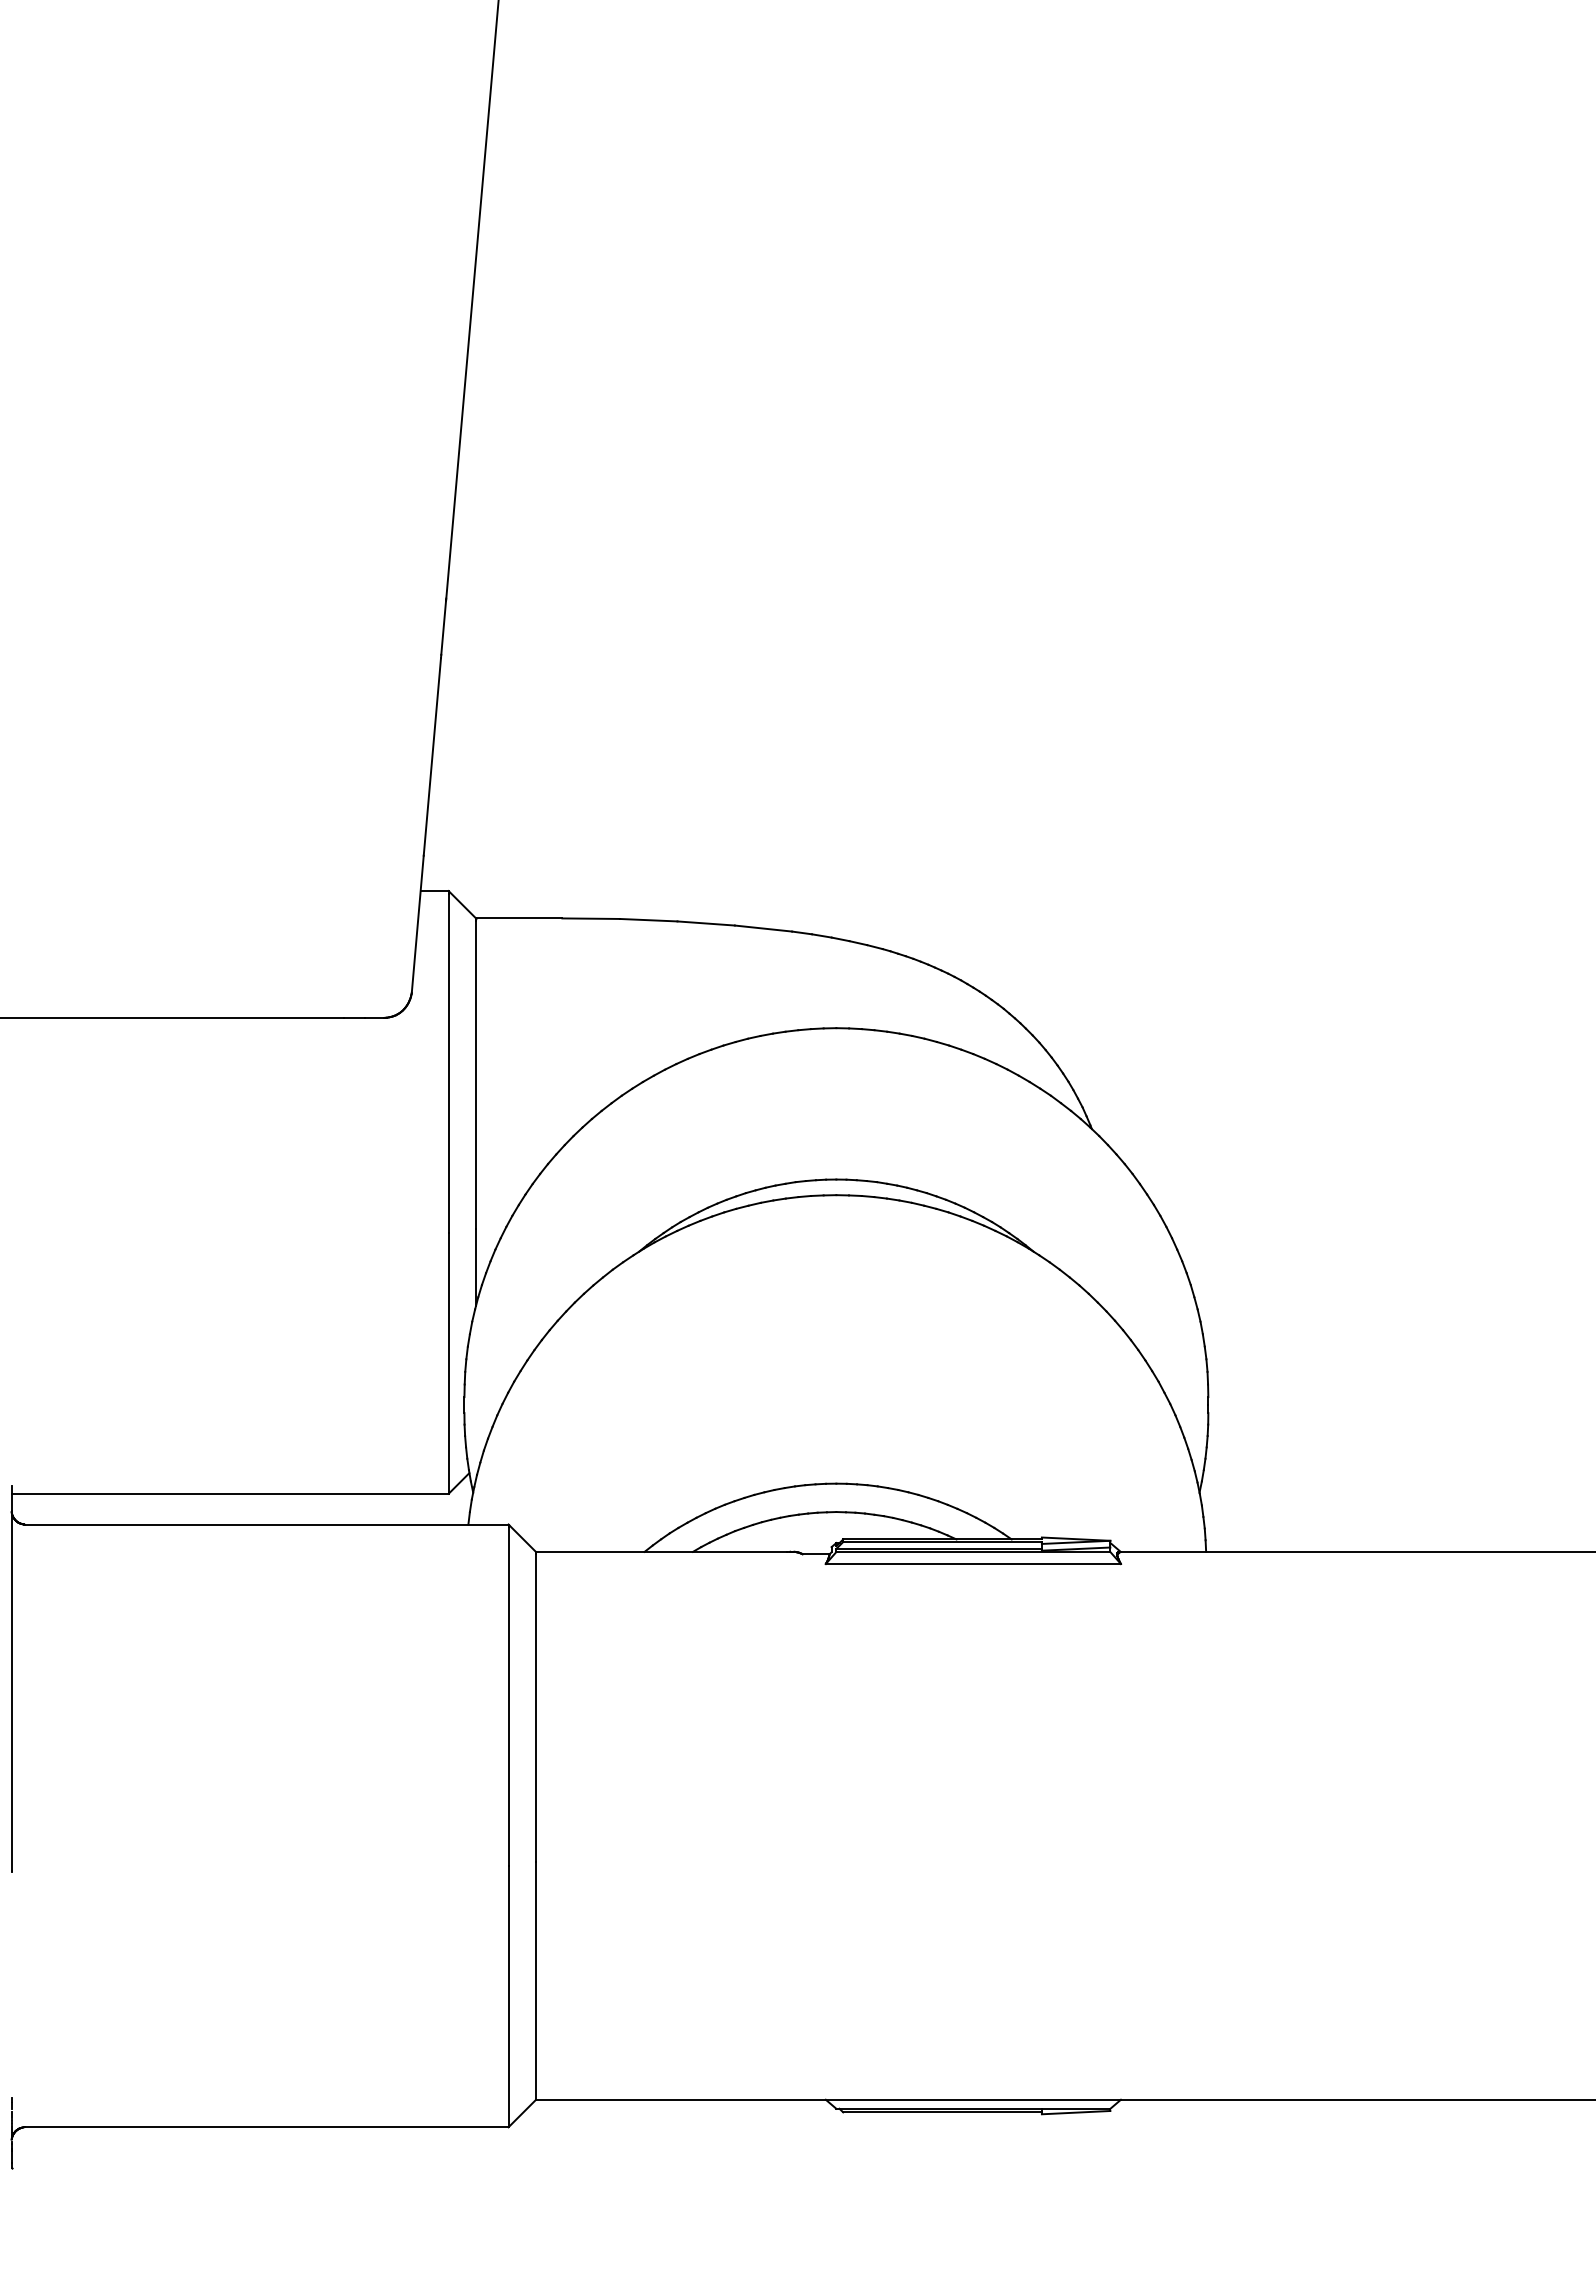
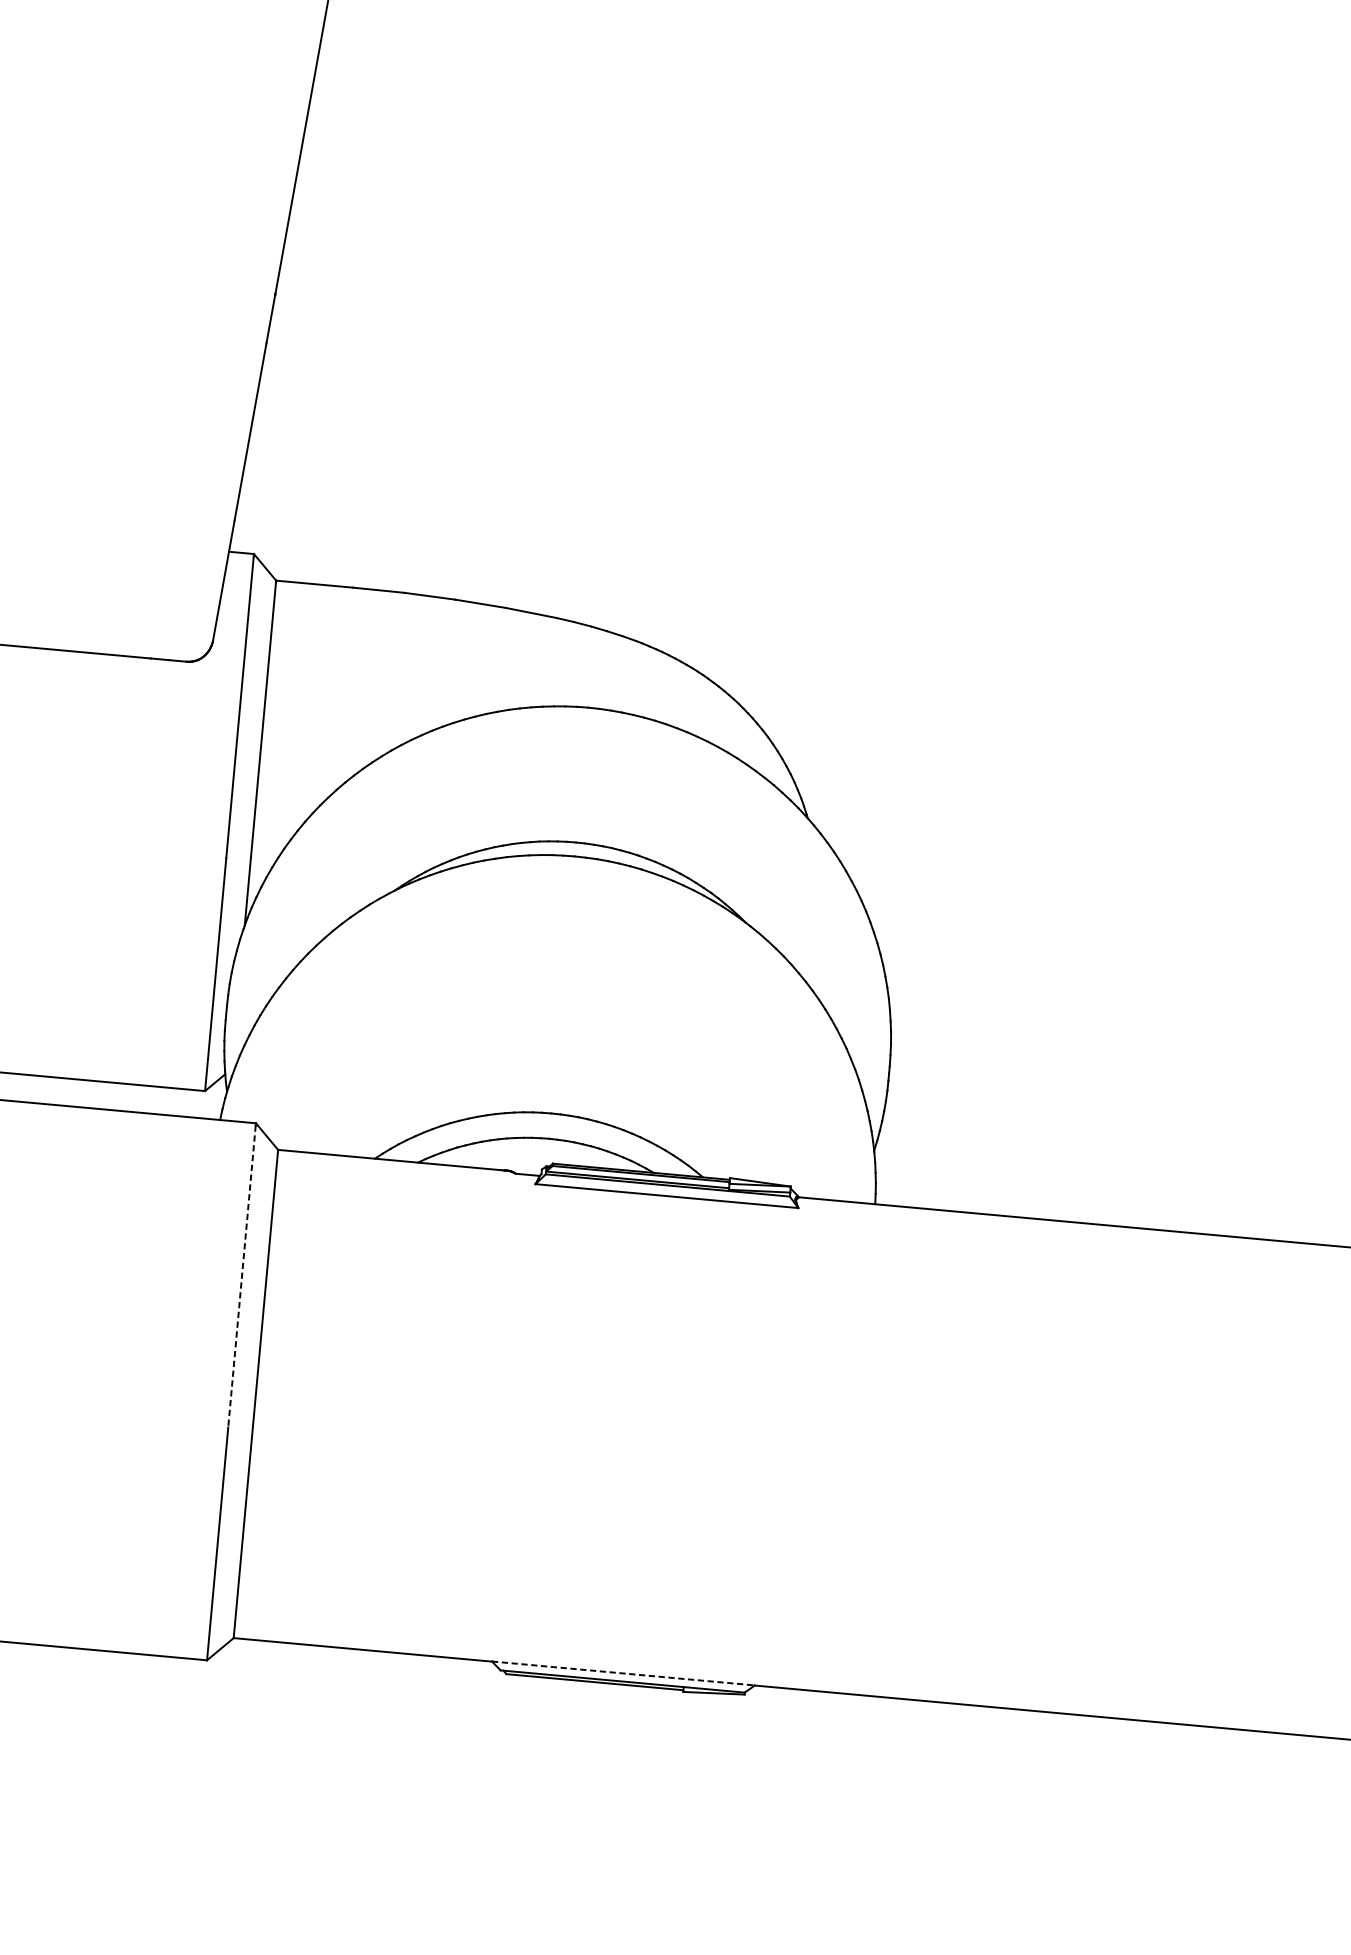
line: (508, 1697) -> (241, 1277), solid -> dashed
line: (973, 2099) -> (623, 1673), solid -> dashed

